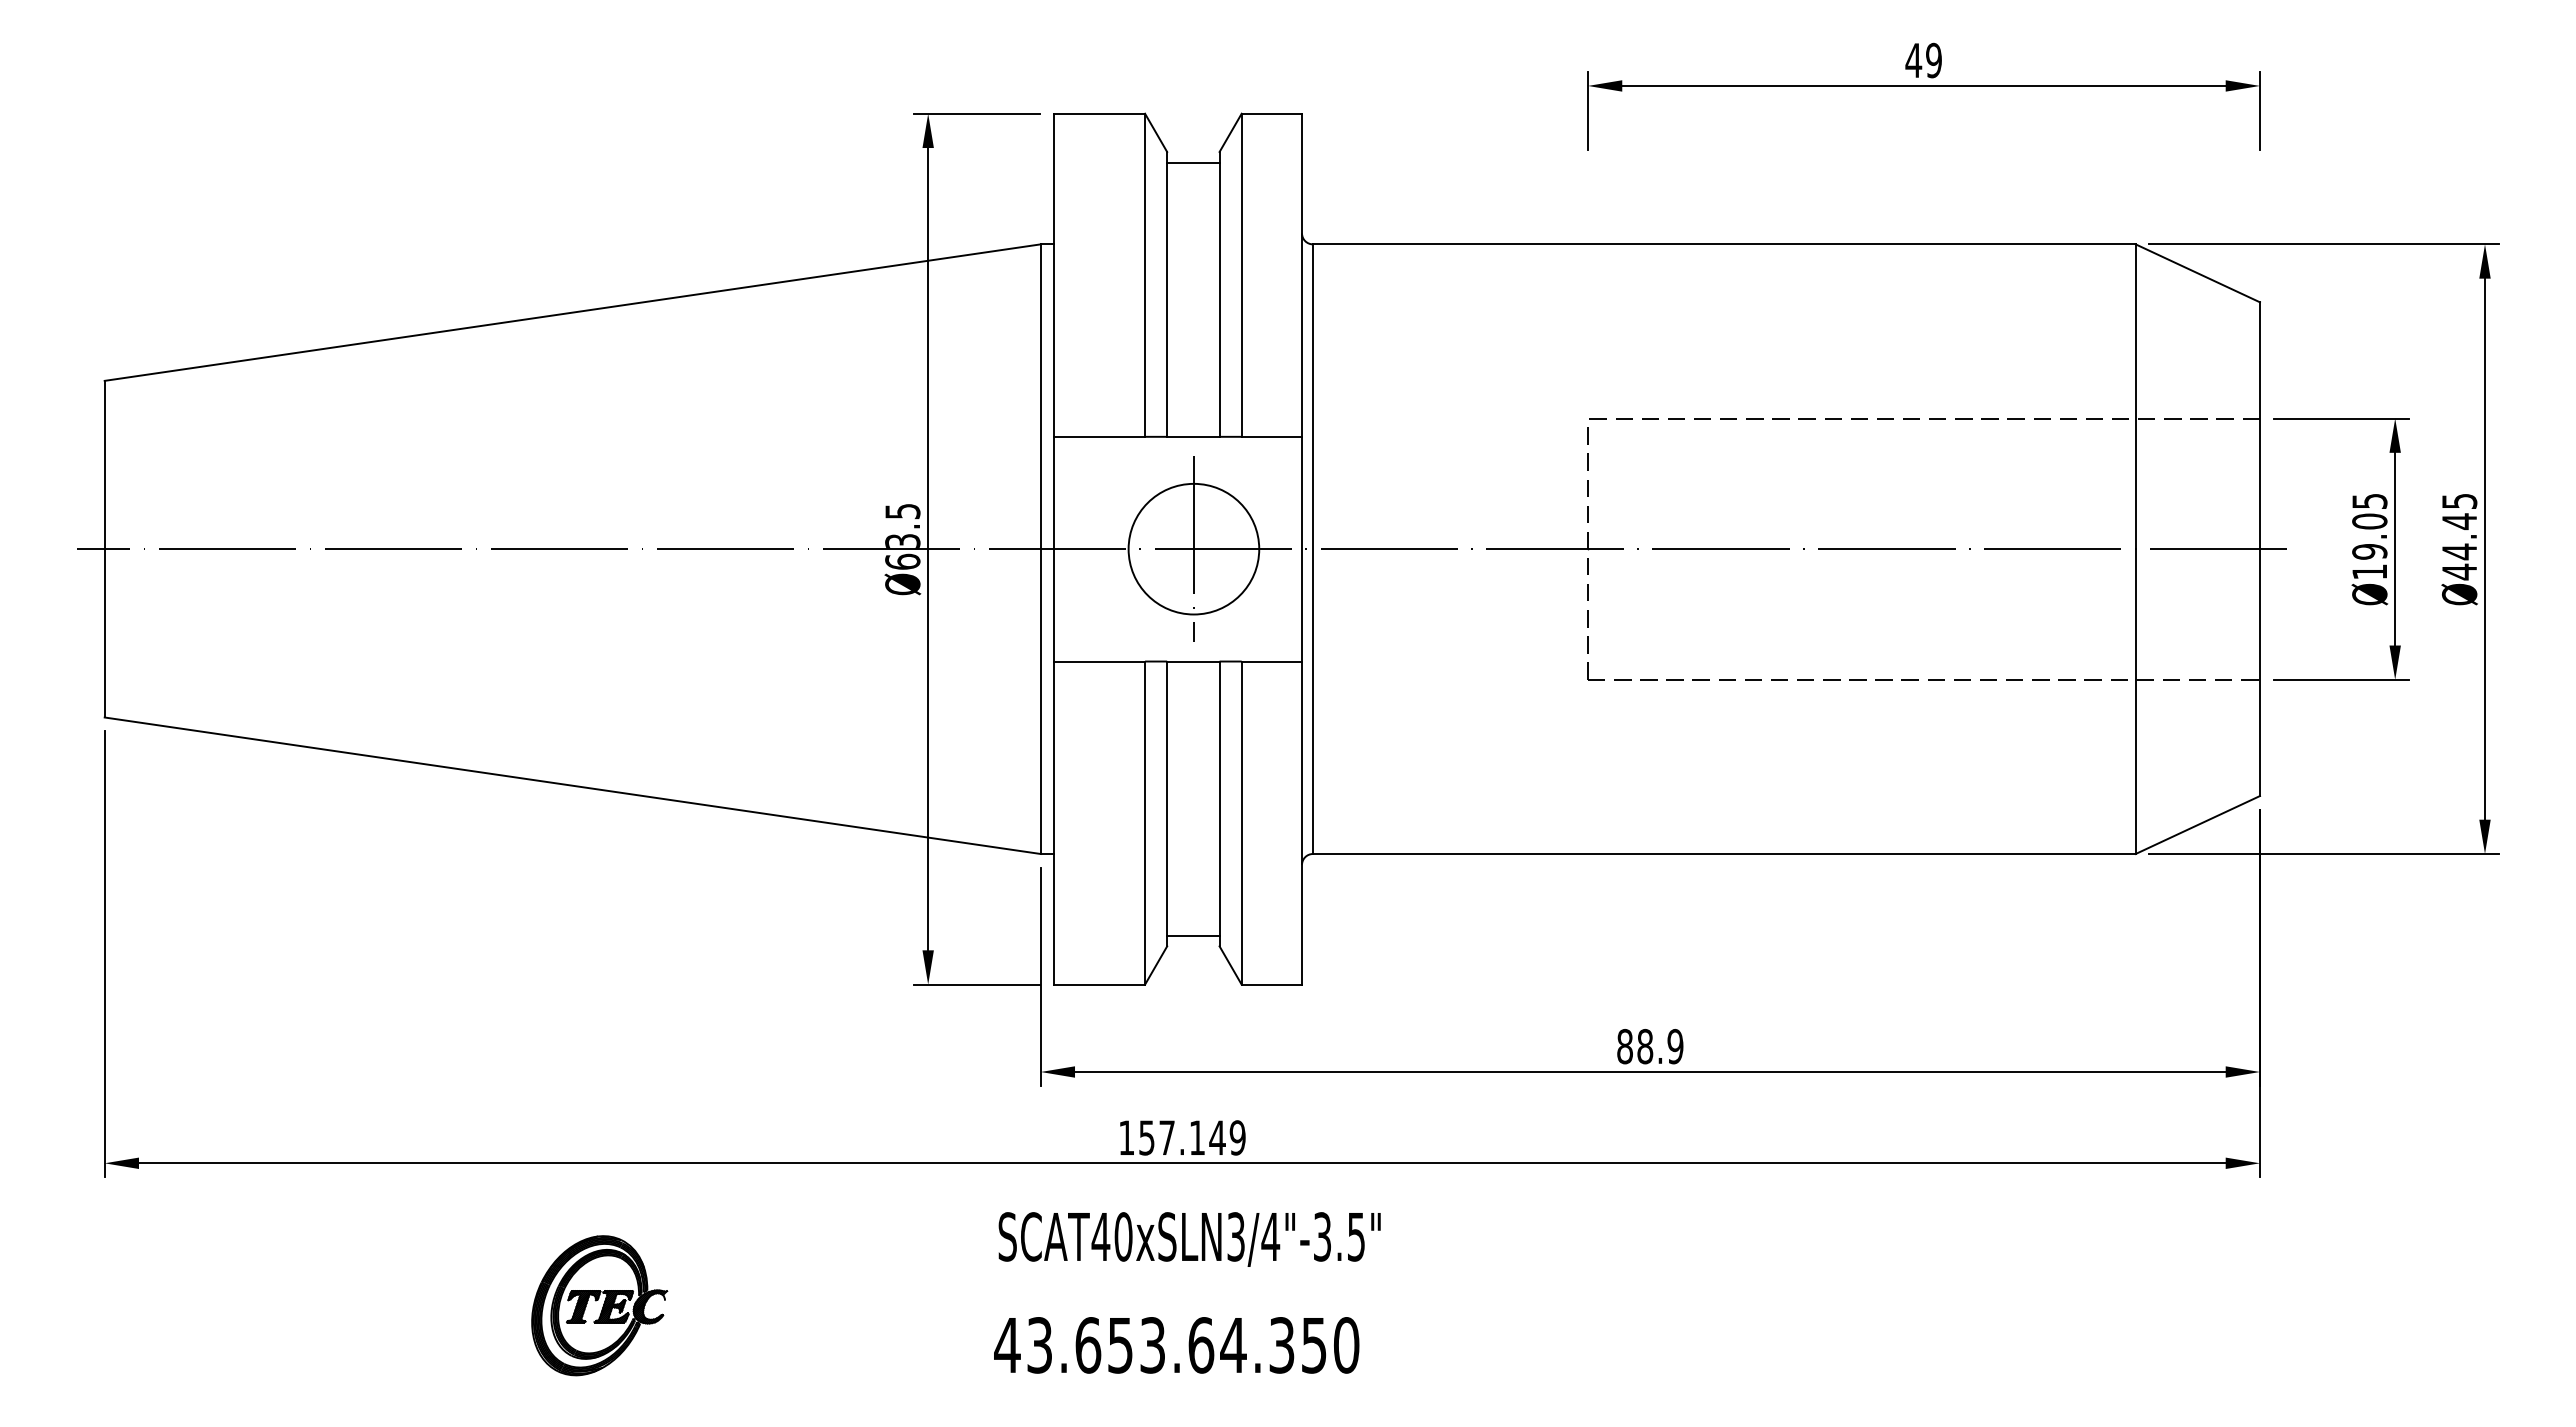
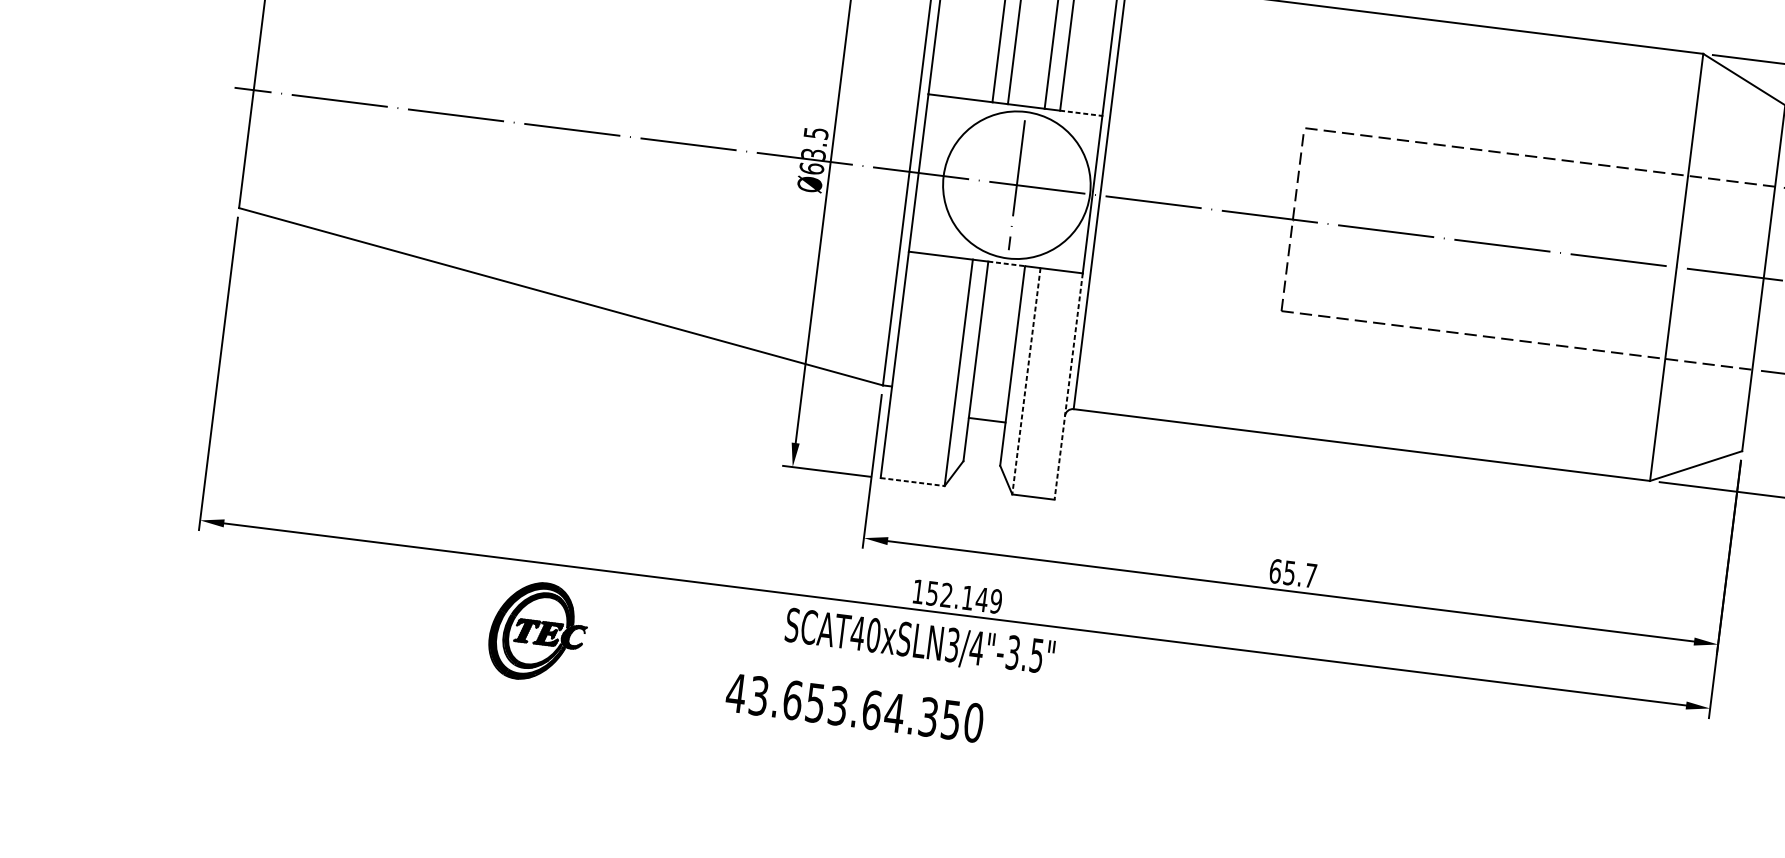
line: (1272, 436) -> (1081, 113), solid -> dashed
circle: (1193, 548) -> (1016, 184), size x1.6
line: (1193, 661) -> (1006, 263), solid -> dashed
line: (1241, 823) -> (1026, 381), solid -> dashed
line: (1302, 823) -> (1069, 386), solid -> dashed
line: (1193, 935) -> (987, 420), moved
line: (1099, 984) -> (912, 481), solid -> dashed
text: (1650, 1046) -> (1293, 573), 88.9 -> 65.7
text: (1166, 1137) -> (946, 594), 157.149 -> 152.149
text: (1189, 1239) -> (919, 642), moved
part: (599, 1305) -> (538, 631), moved
text: (1176, 1345) -> (854, 708), moved

